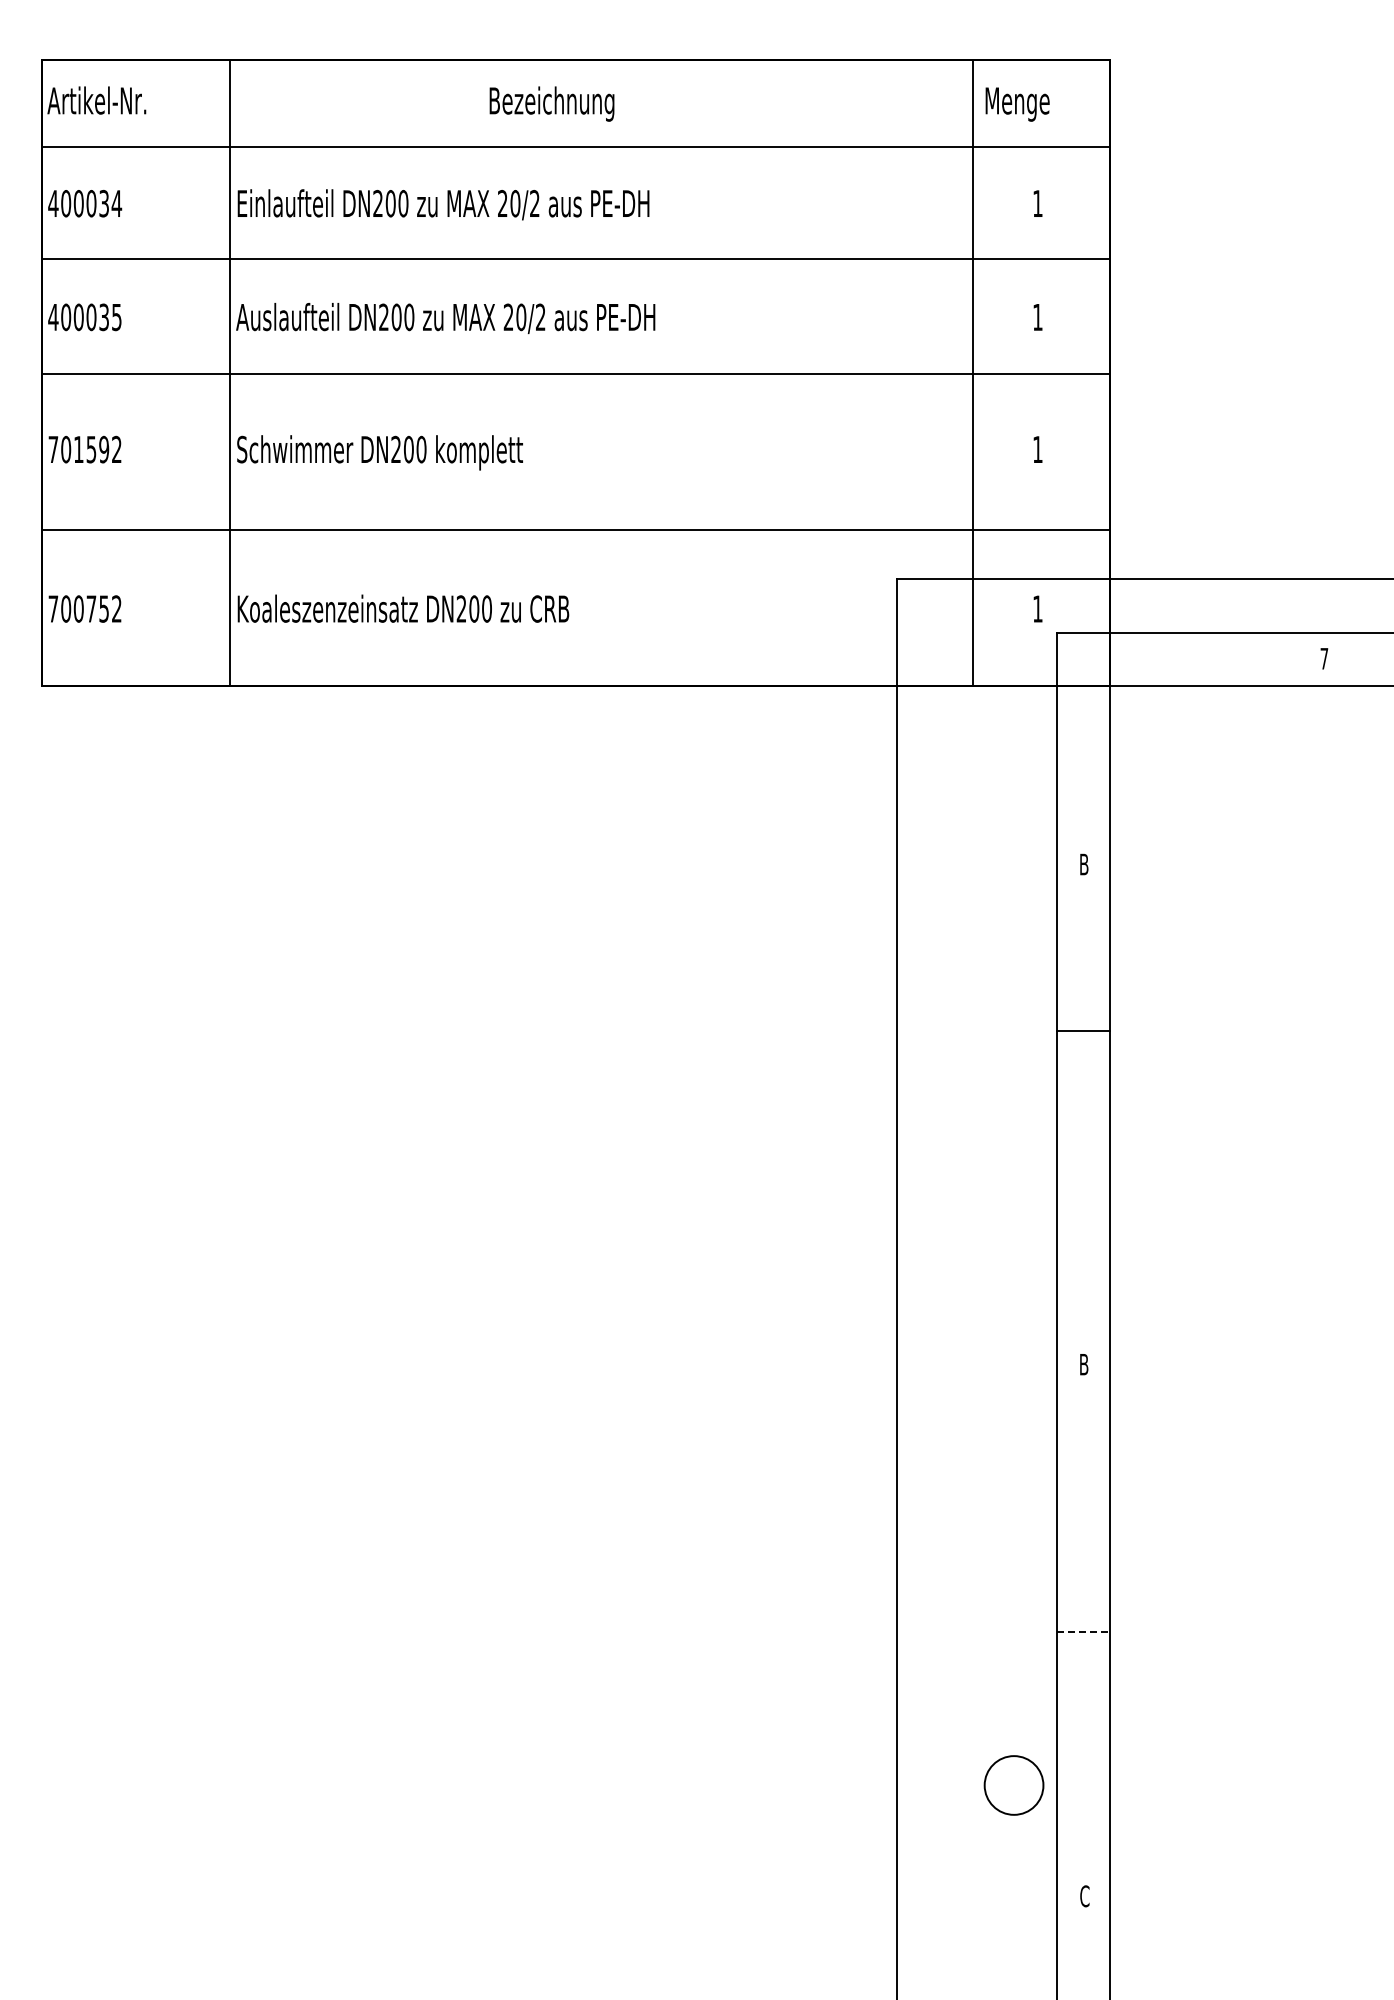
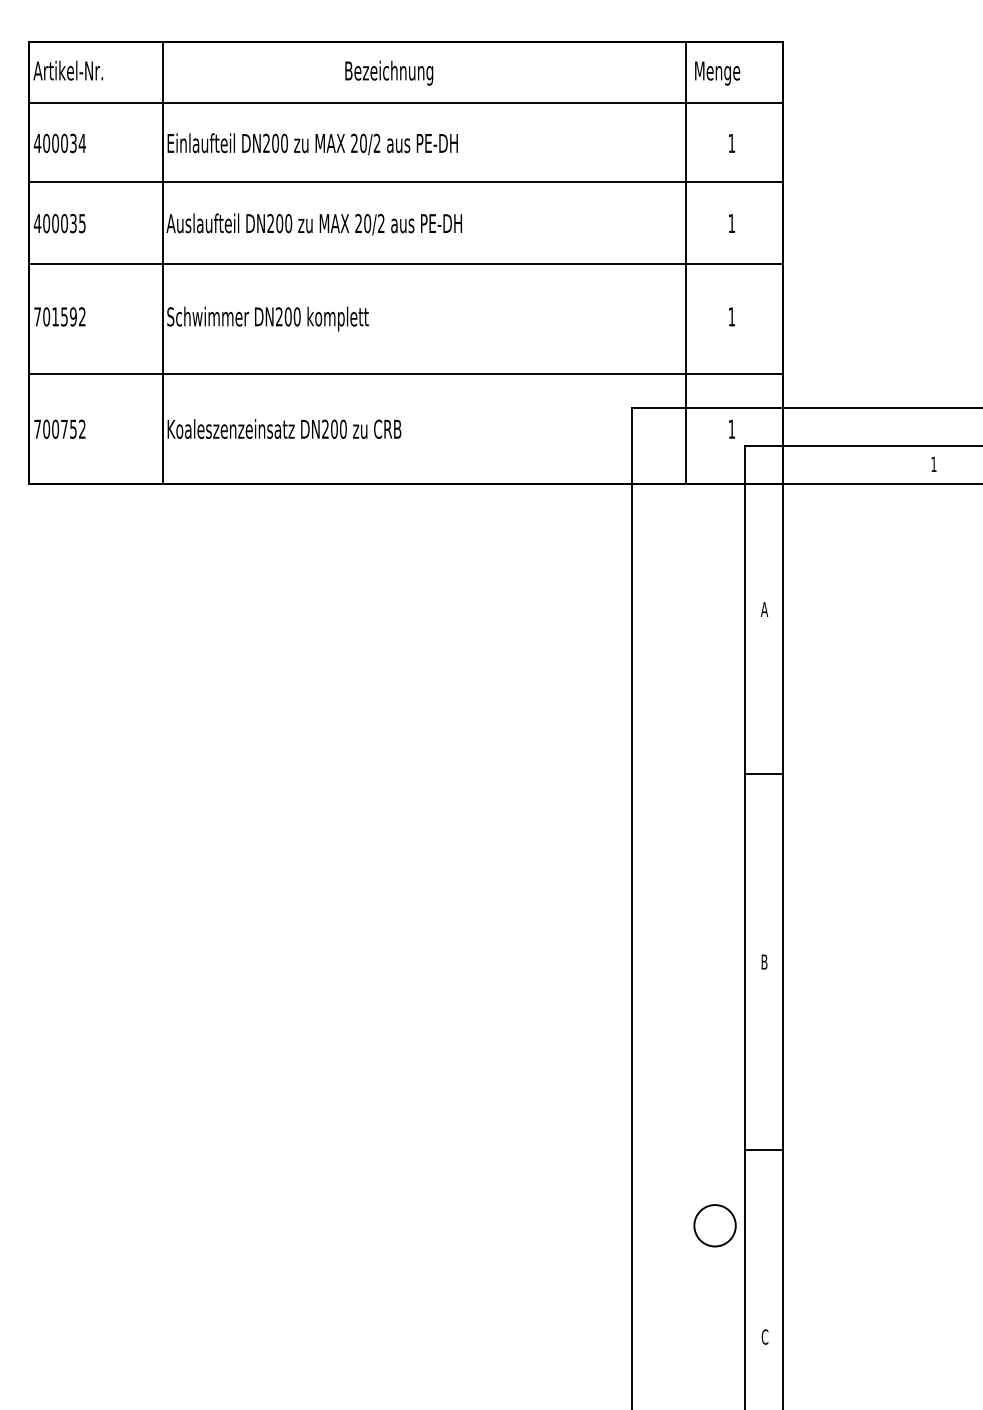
text: (1324, 658) -> (934, 464), 7 -> 1
text: (1084, 864) -> (764, 609), B -> A
line: (1083, 1031) -> (764, 773), moved
line: (1083, 1631) -> (764, 1150), dashed -> solid
circle: (1013, 1785) -> (714, 1225), moved

